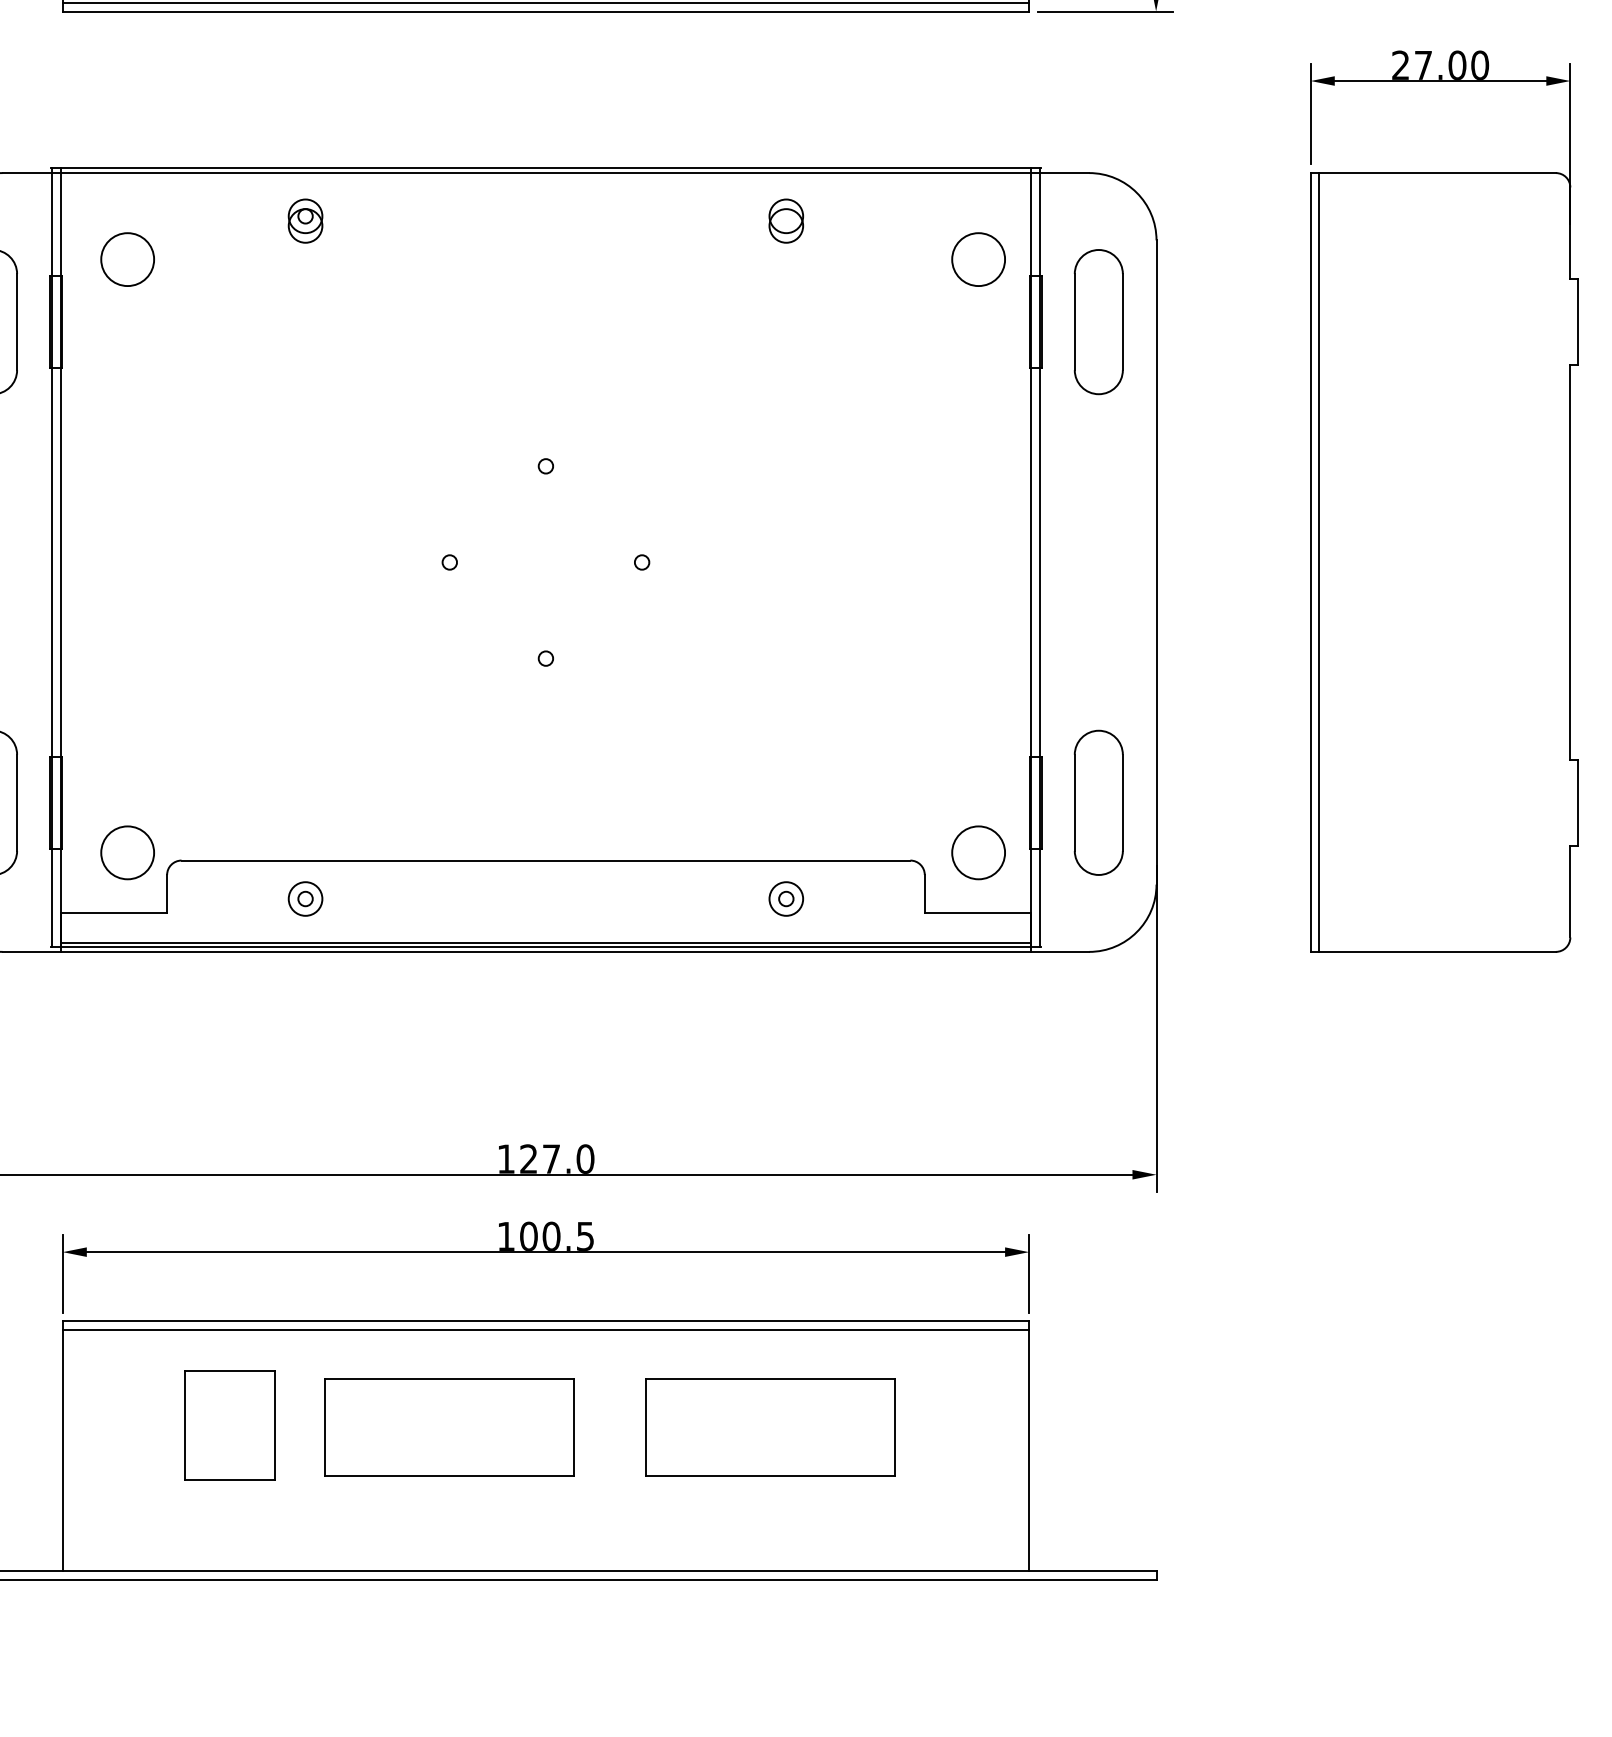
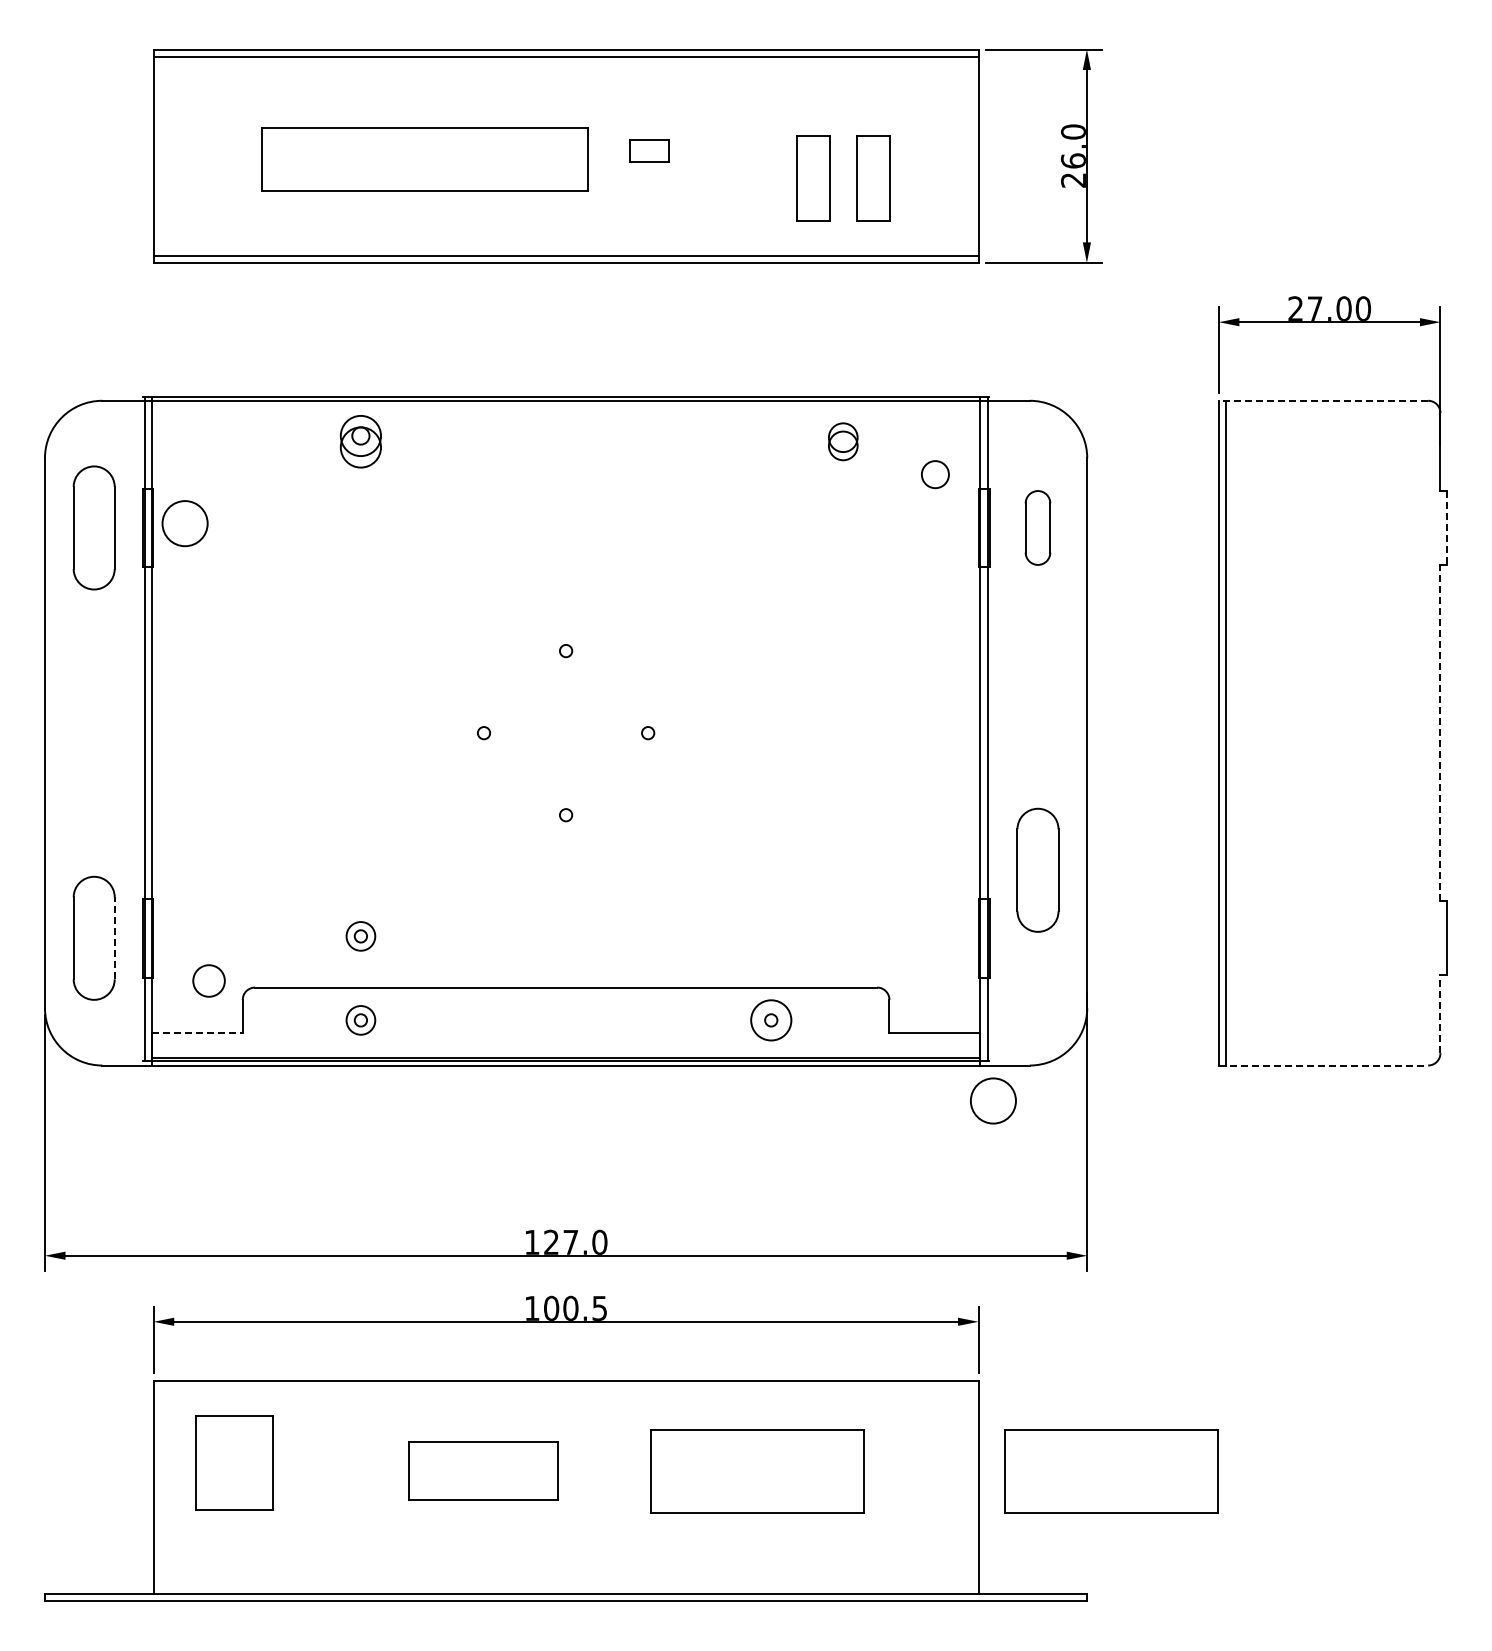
line: (1433, 172) -> (1323, 400), solid -> dashed
part: (305, 220) -> (360, 441), size x1.4
part: (786, 220) -> (843, 441), moved
circle: (126, 259) -> (184, 523), moved
circle: (977, 259) -> (934, 474), size x0.6
part: (1098, 321) -> (1037, 527), size x0.6
line: (1578, 321) -> (1447, 527), solid -> dashed
line: (1570, 561) -> (1440, 732), solid -> dashed
part: (305, 800) -> (360, 936), added
line: (16, 801) -> (114, 937), solid -> dashed
part: (1098, 801) -> (1037, 869), moved
circle: (126, 852) -> (208, 980), size x0.7
circle: (978, 852) -> (993, 1100), moved
line: (1570, 892) -> (1440, 1014), solid -> dashed
circle: (785, 899) -> (770, 1020), size x1.4
line: (115, 913) -> (198, 1032), solid -> dashed
line: (1433, 951) -> (1323, 1065), solid -> dashed
line: (545, 1330) -> (565, 1388), removed
part: (230, 1425) -> (234, 1462), moved
part: (449, 1427) -> (483, 1471), size x0.7
part: (1184, 1427) -> (1111, 1471), added

